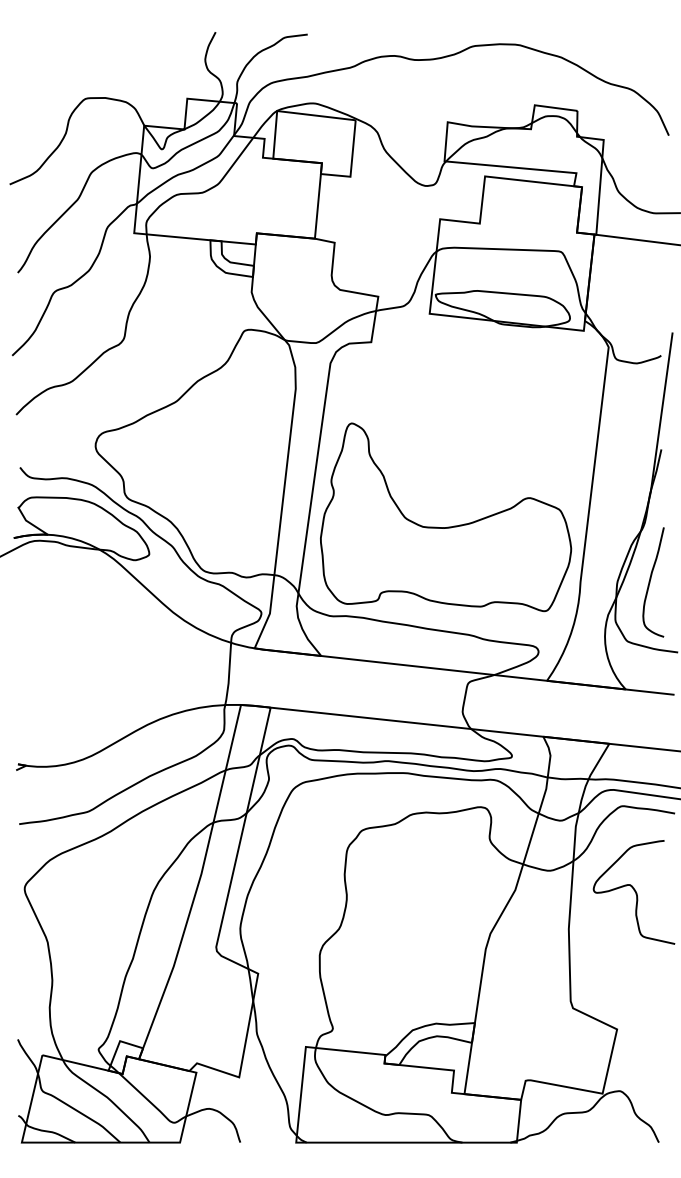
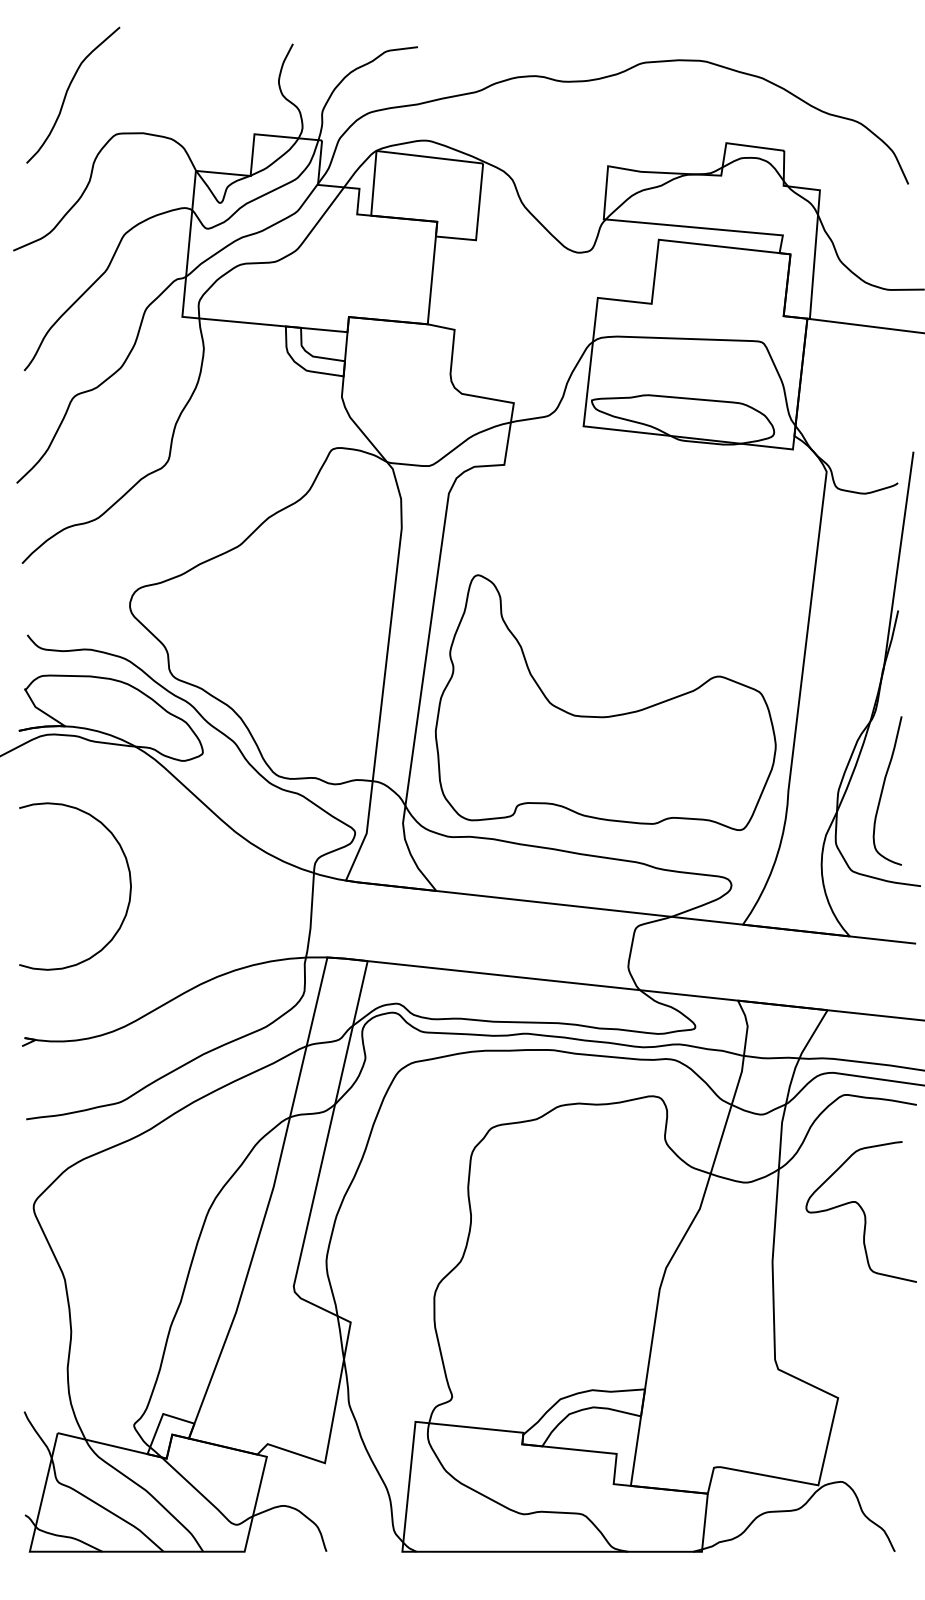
curve: (50, 67) -> (68, 91), added
curve: (94, 645) -> (128, 876), added

